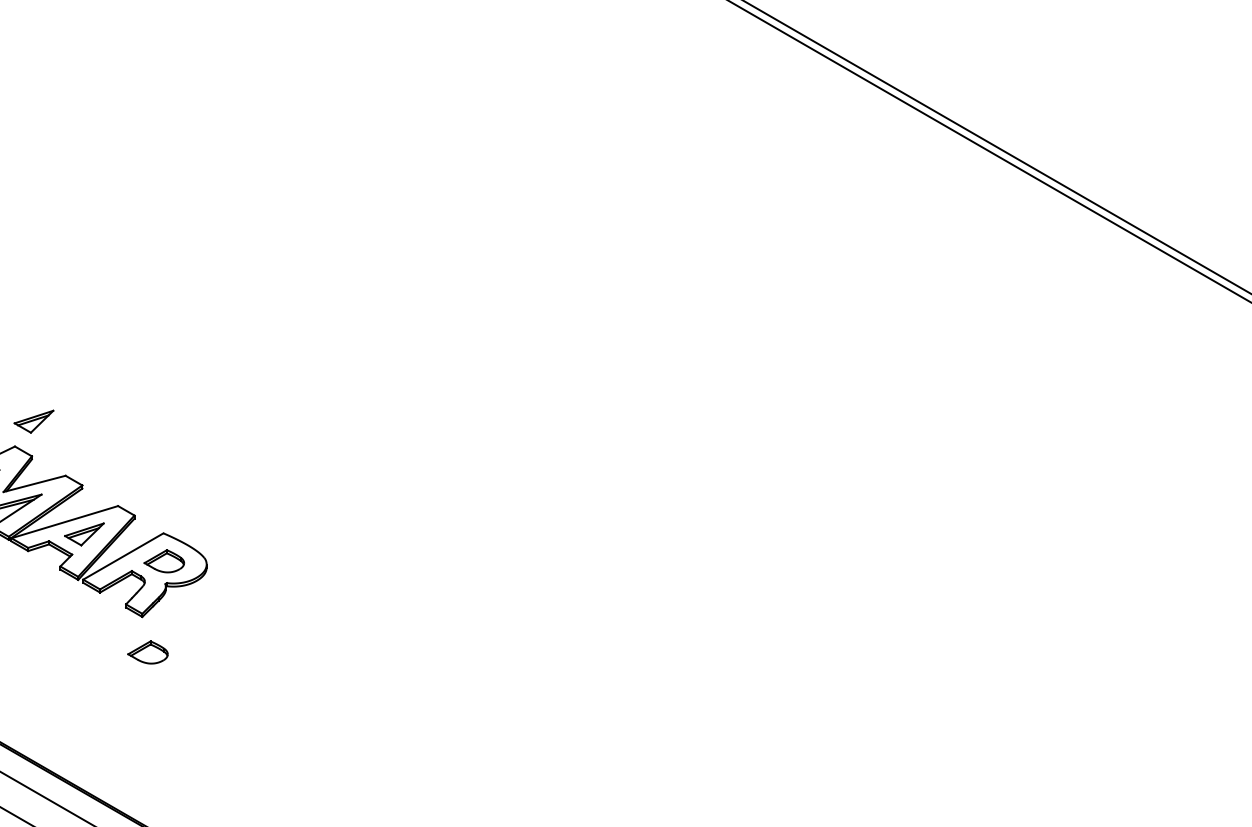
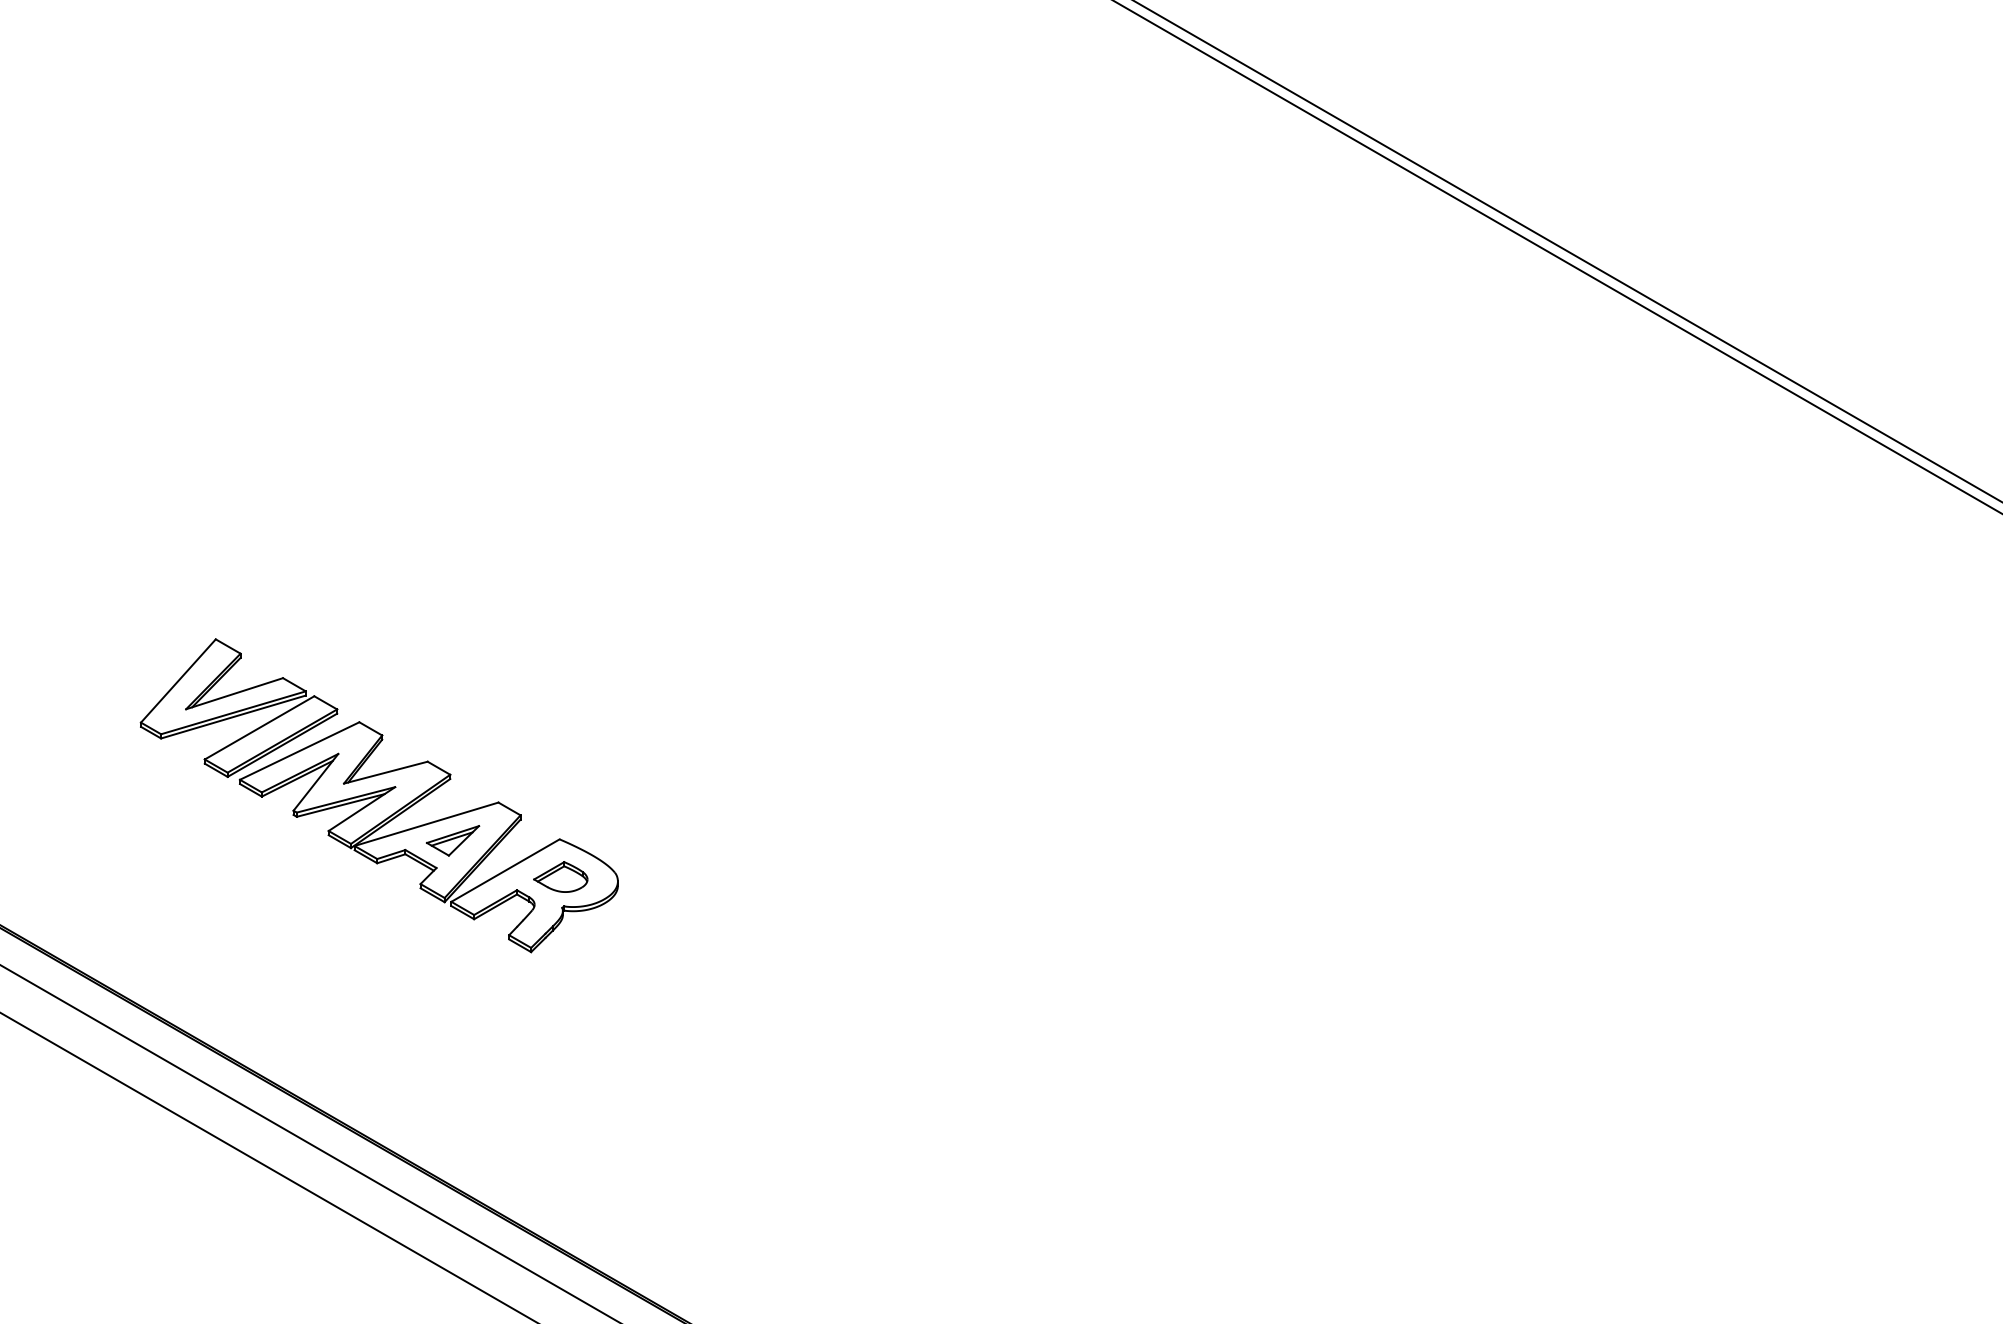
part: (34, 421) -> (385, 688), removed
part: (147, 652) -> (538, 999), removed

